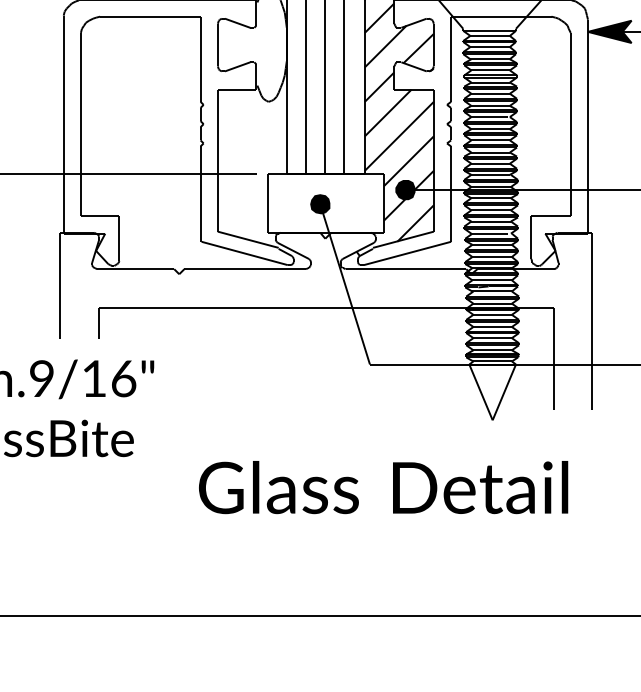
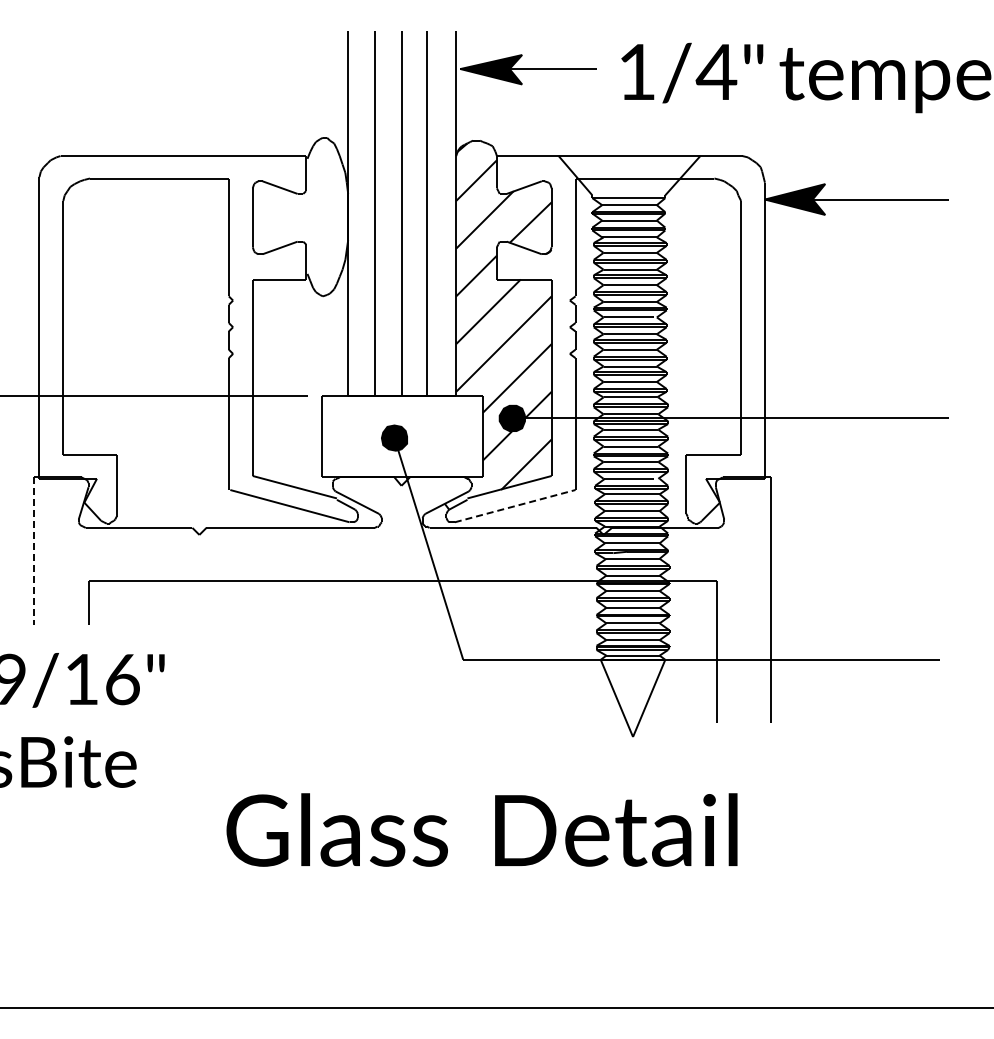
line: (407, 253) -> (515, 506), solid -> dashed
line: (59, 286) -> (33, 551), solid -> dashed

